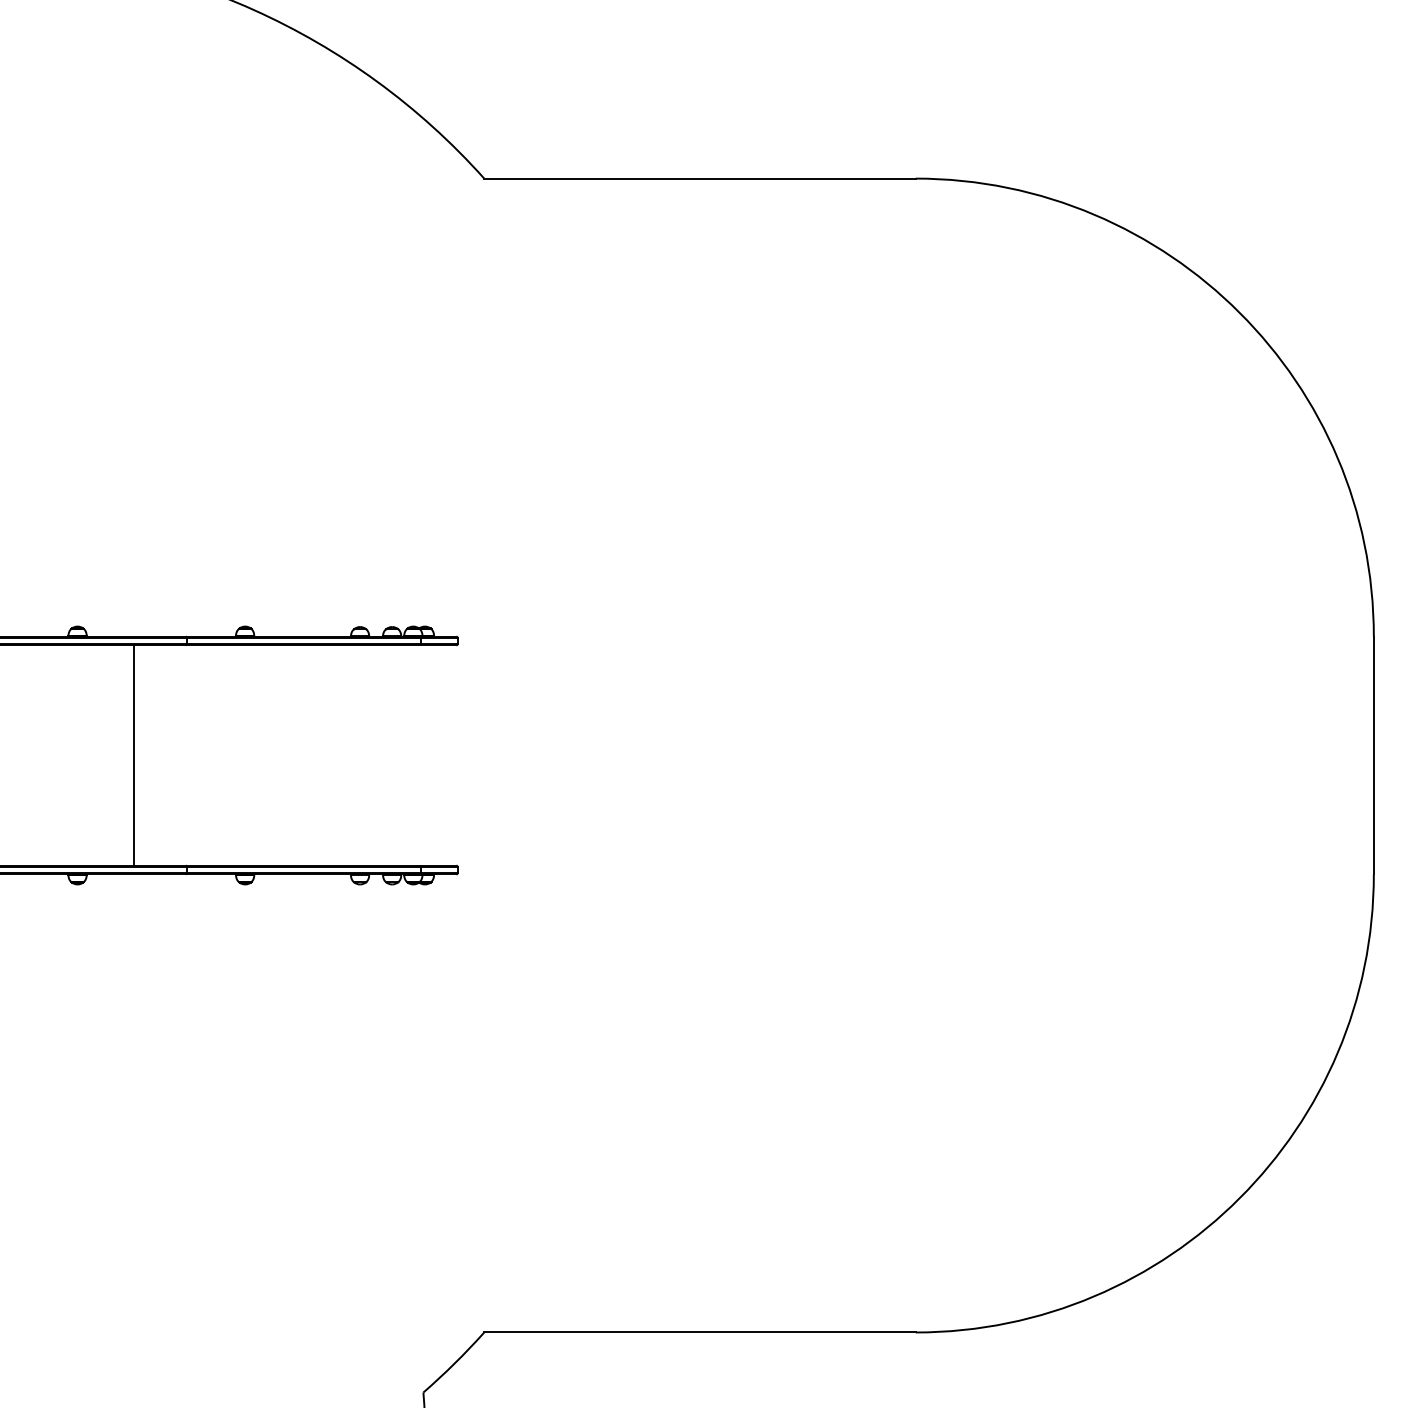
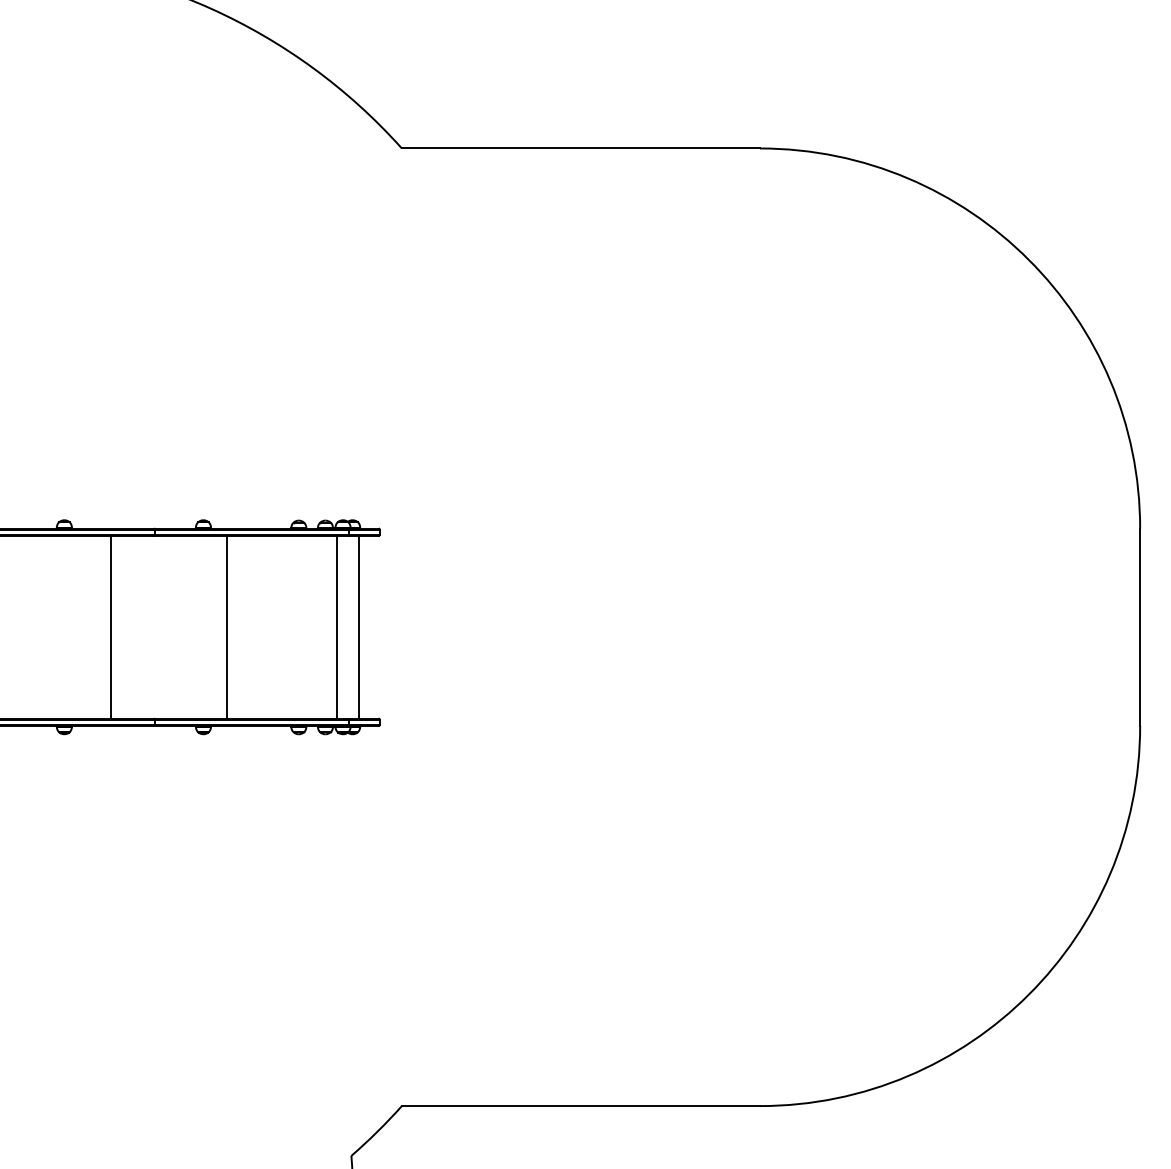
line: (273, 755) -> (226, 627), added
line: (405, 755) -> (336, 627), added
line: (432, 755) -> (358, 627), added

